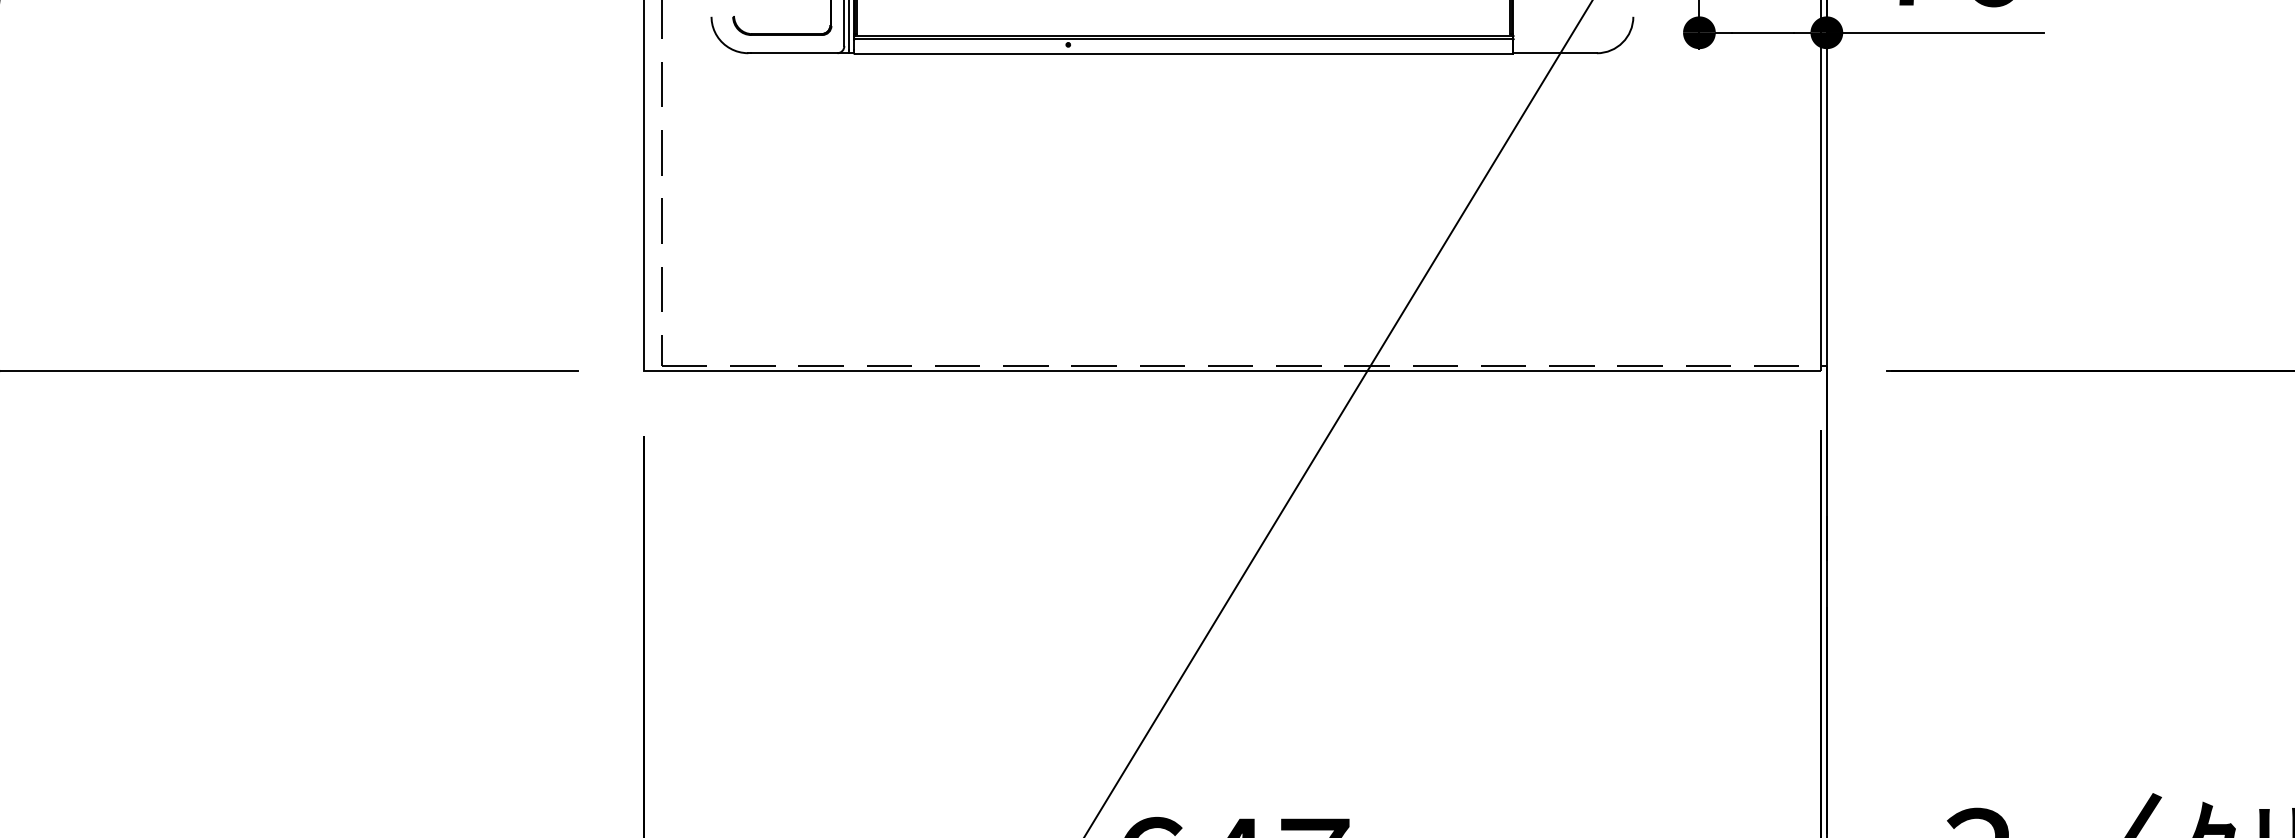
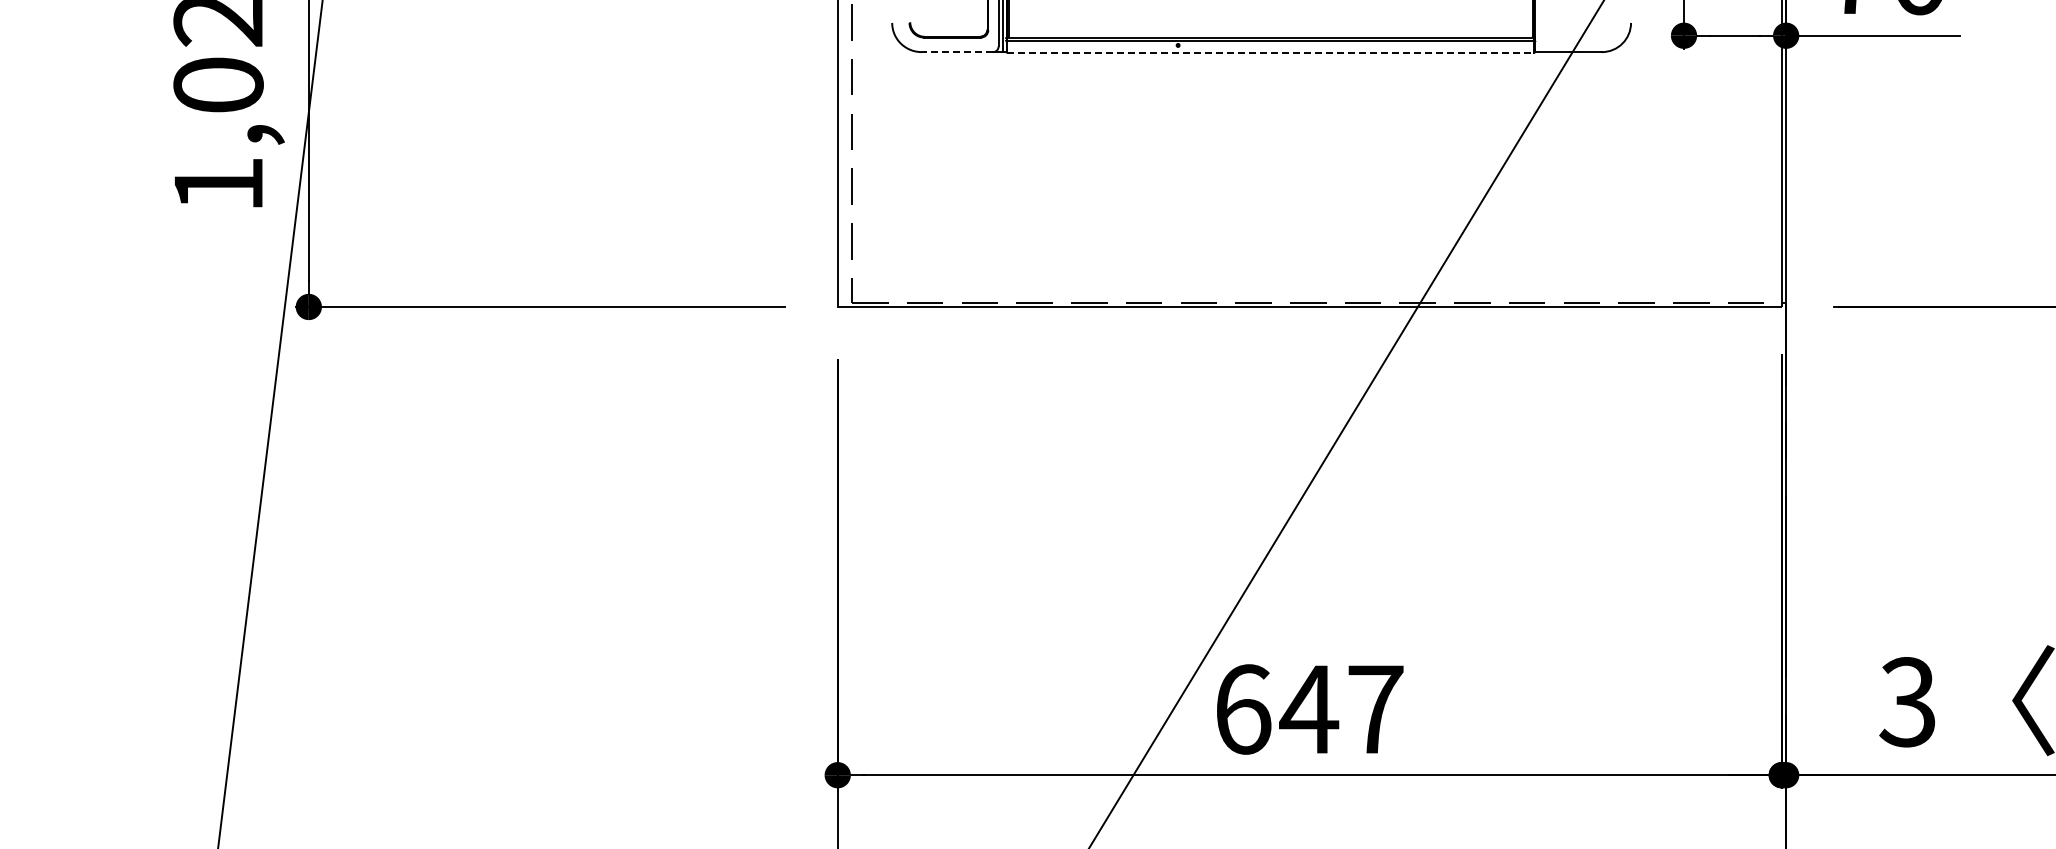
line: (794, 53) -> (958, 52), solid -> dashed
line: (1183, 53) -> (1270, 52), solid -> dashed

